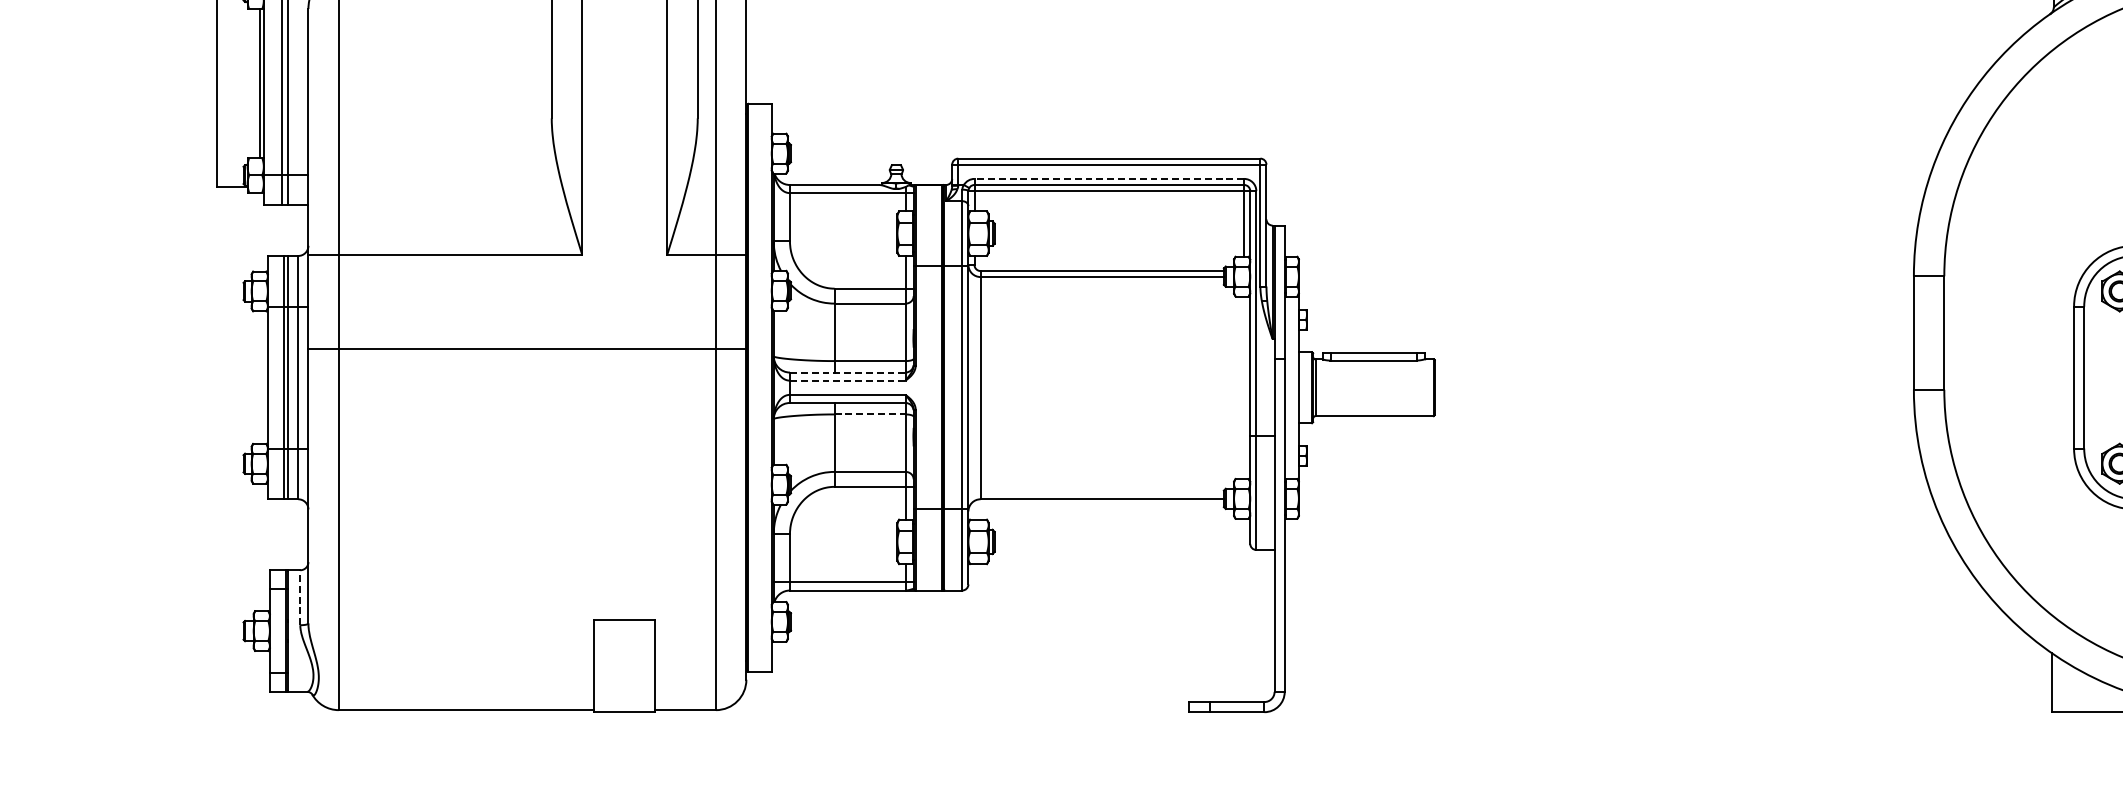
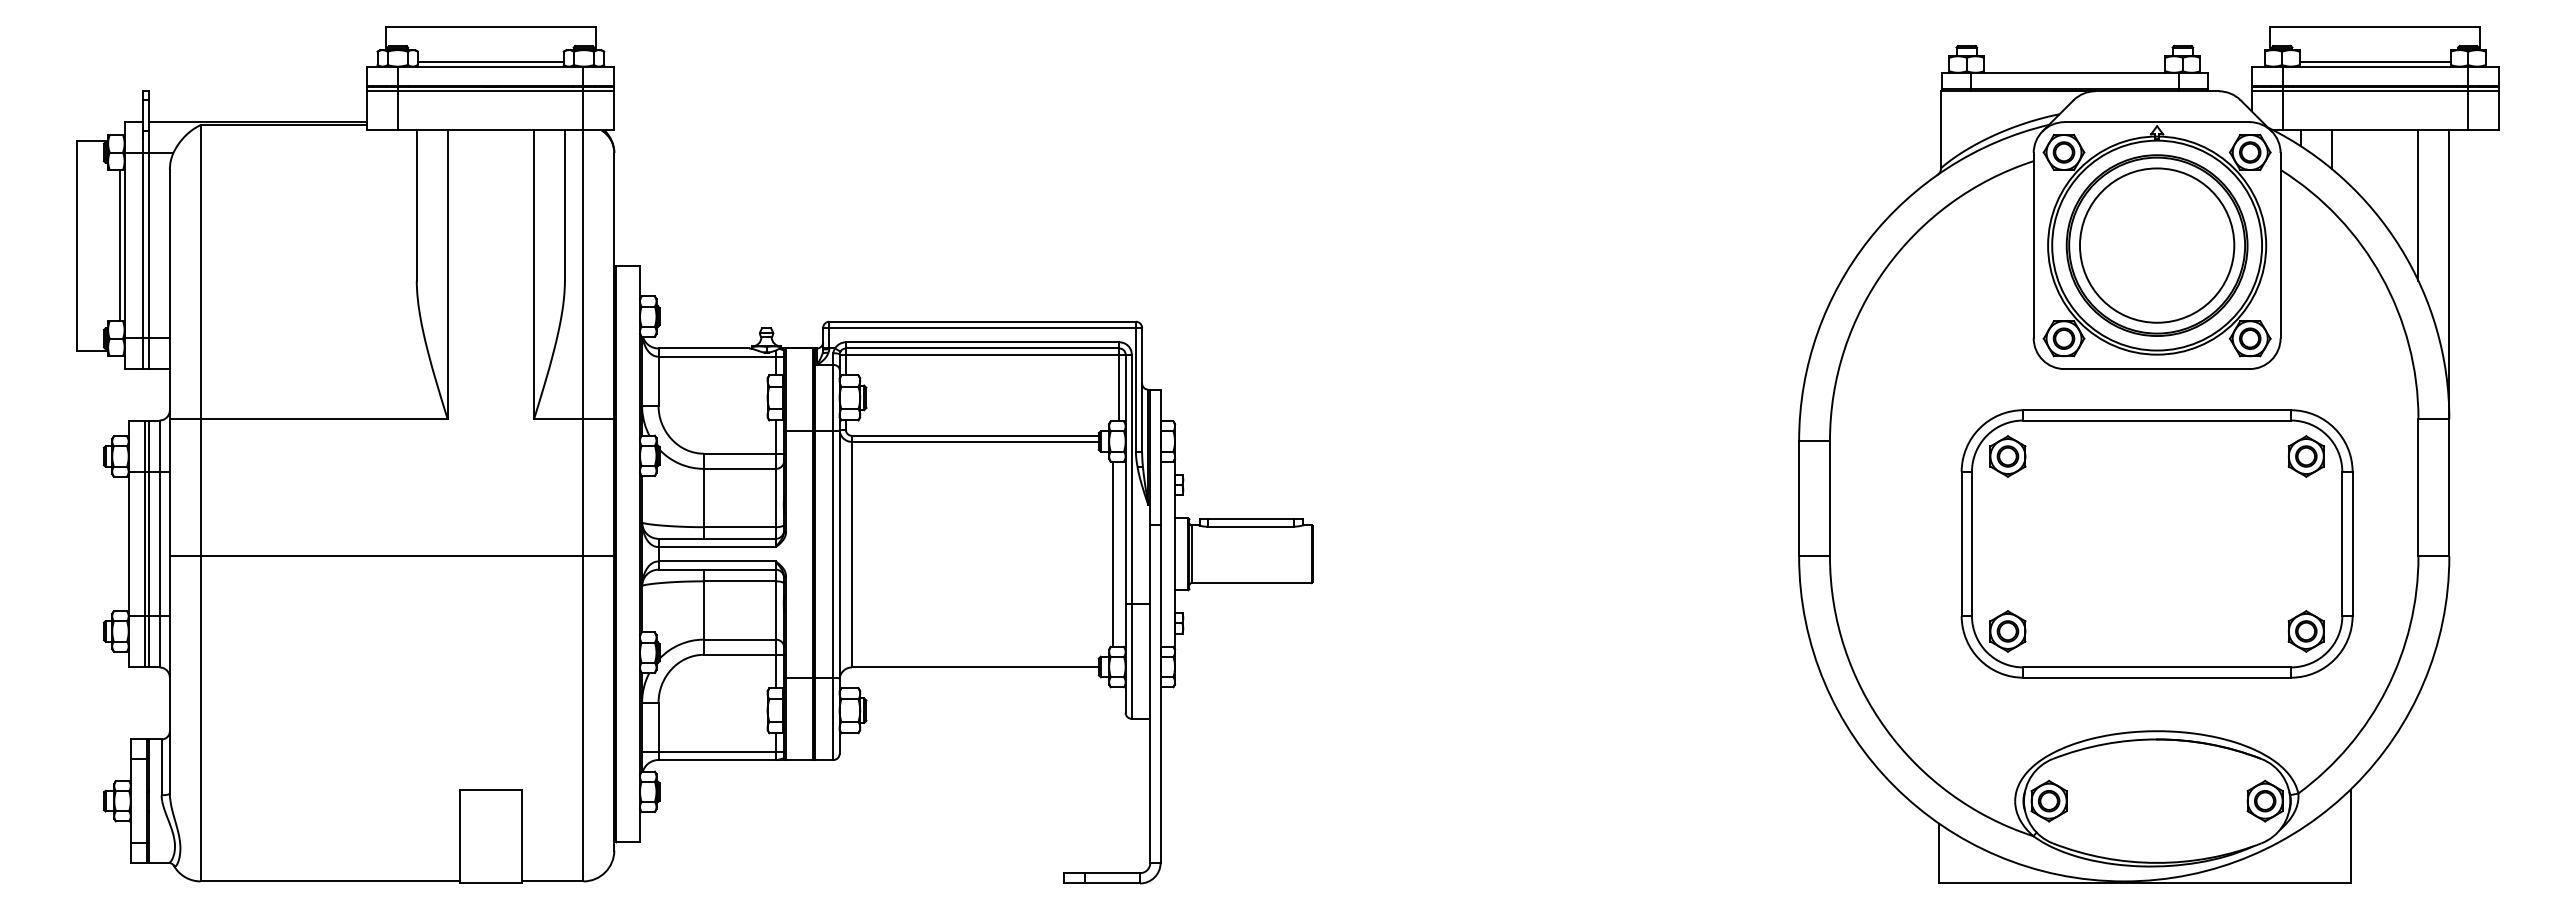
line: (1109, 179) -> (982, 342), dashed -> solid
line: (526, 349) -> (391, 556), moved
line: (848, 372) -> (717, 538), dashed -> solid
line: (848, 381) -> (717, 547), dashed -> solid
line: (1238, 387) -> (1113, 553), added
line: (870, 414) -> (740, 581), dashed -> solid
line: (300, 597) -> (161, 767), dashed -> solid

